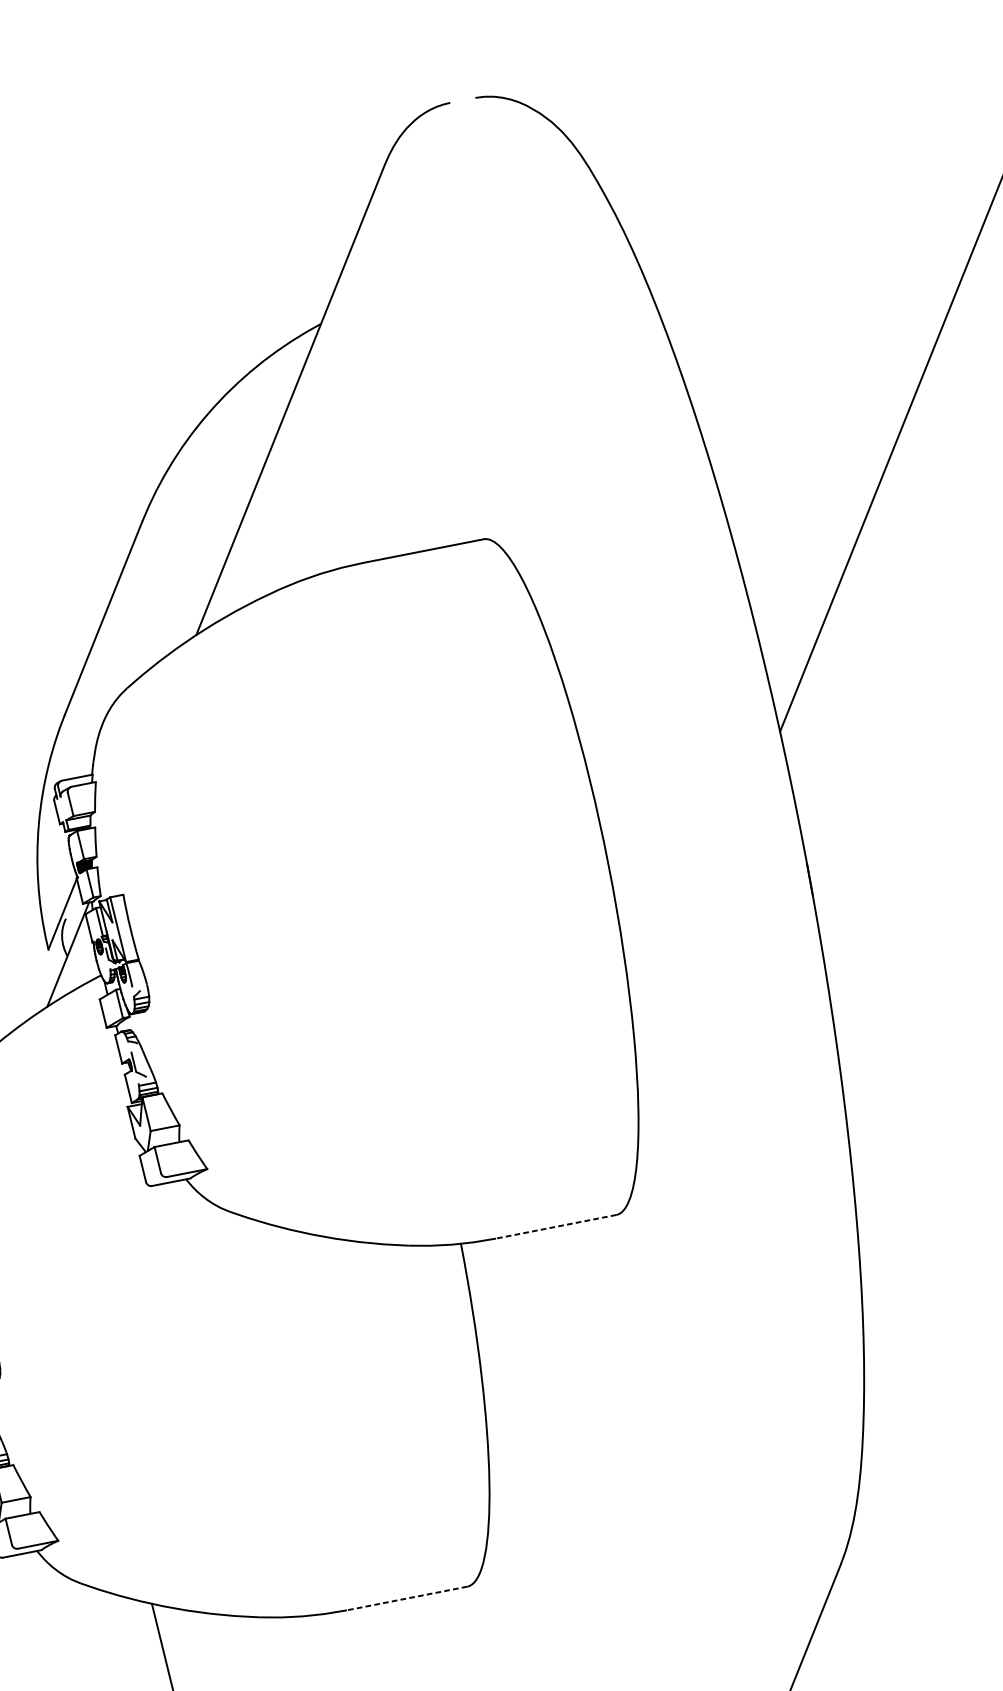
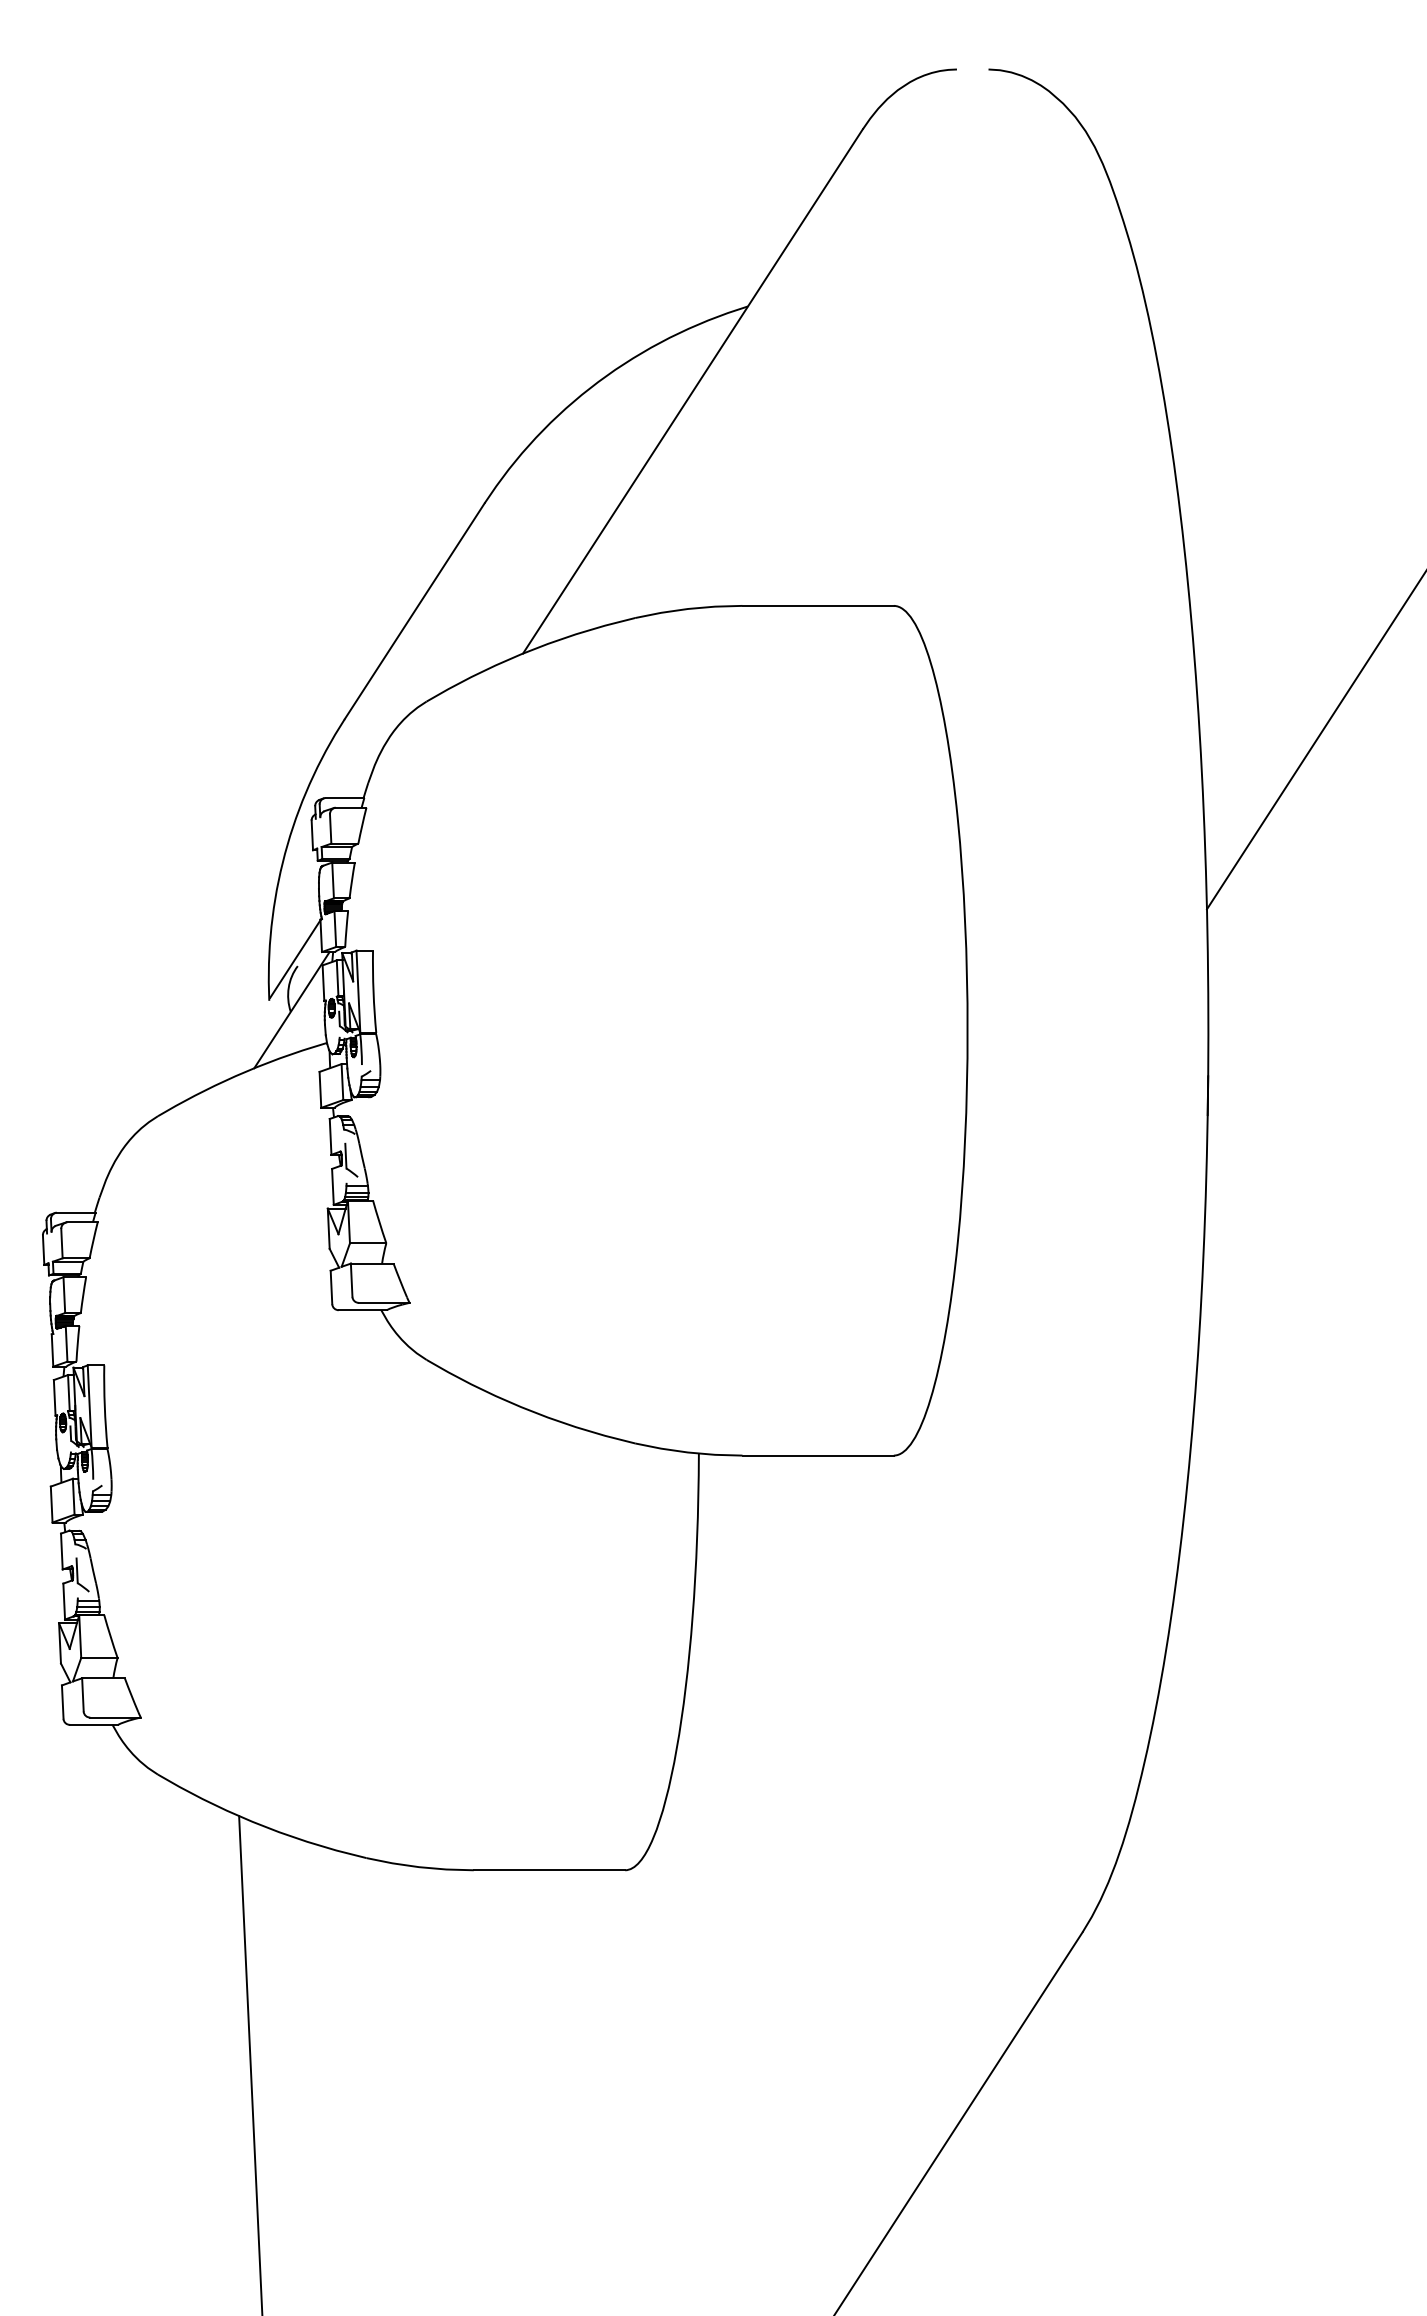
line: (556, 1226) -> (818, 1455), dashed -> solid
line: (407, 1598) -> (549, 1870), dashed -> solid

